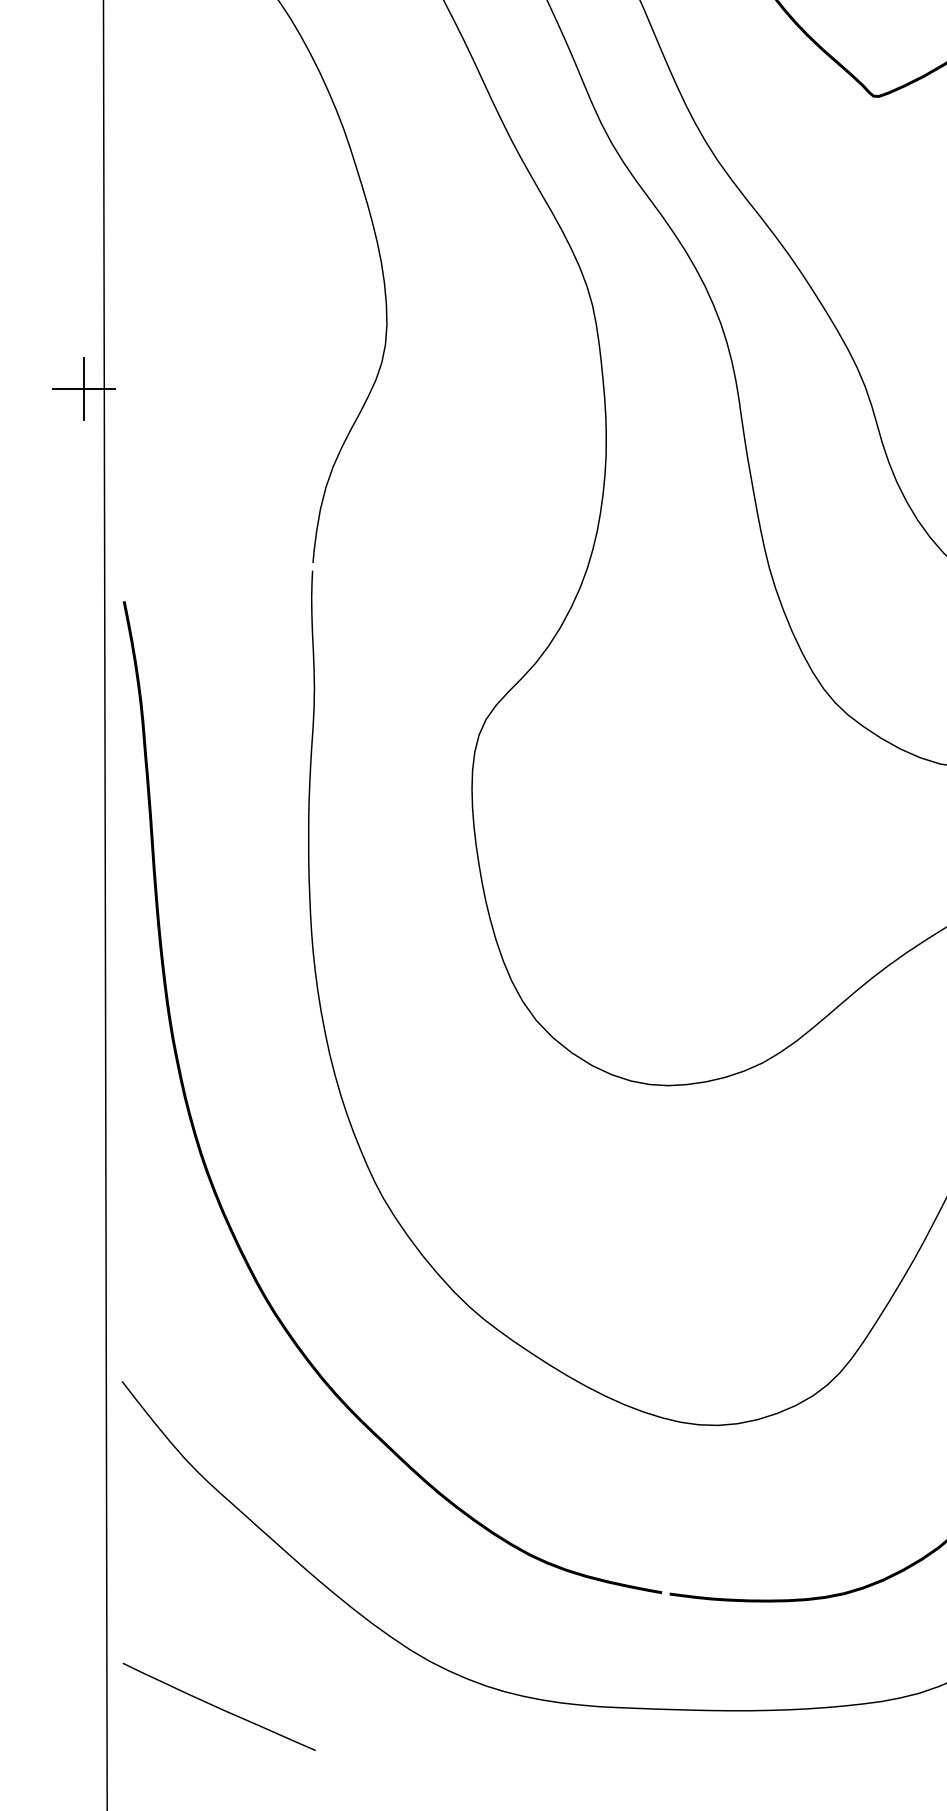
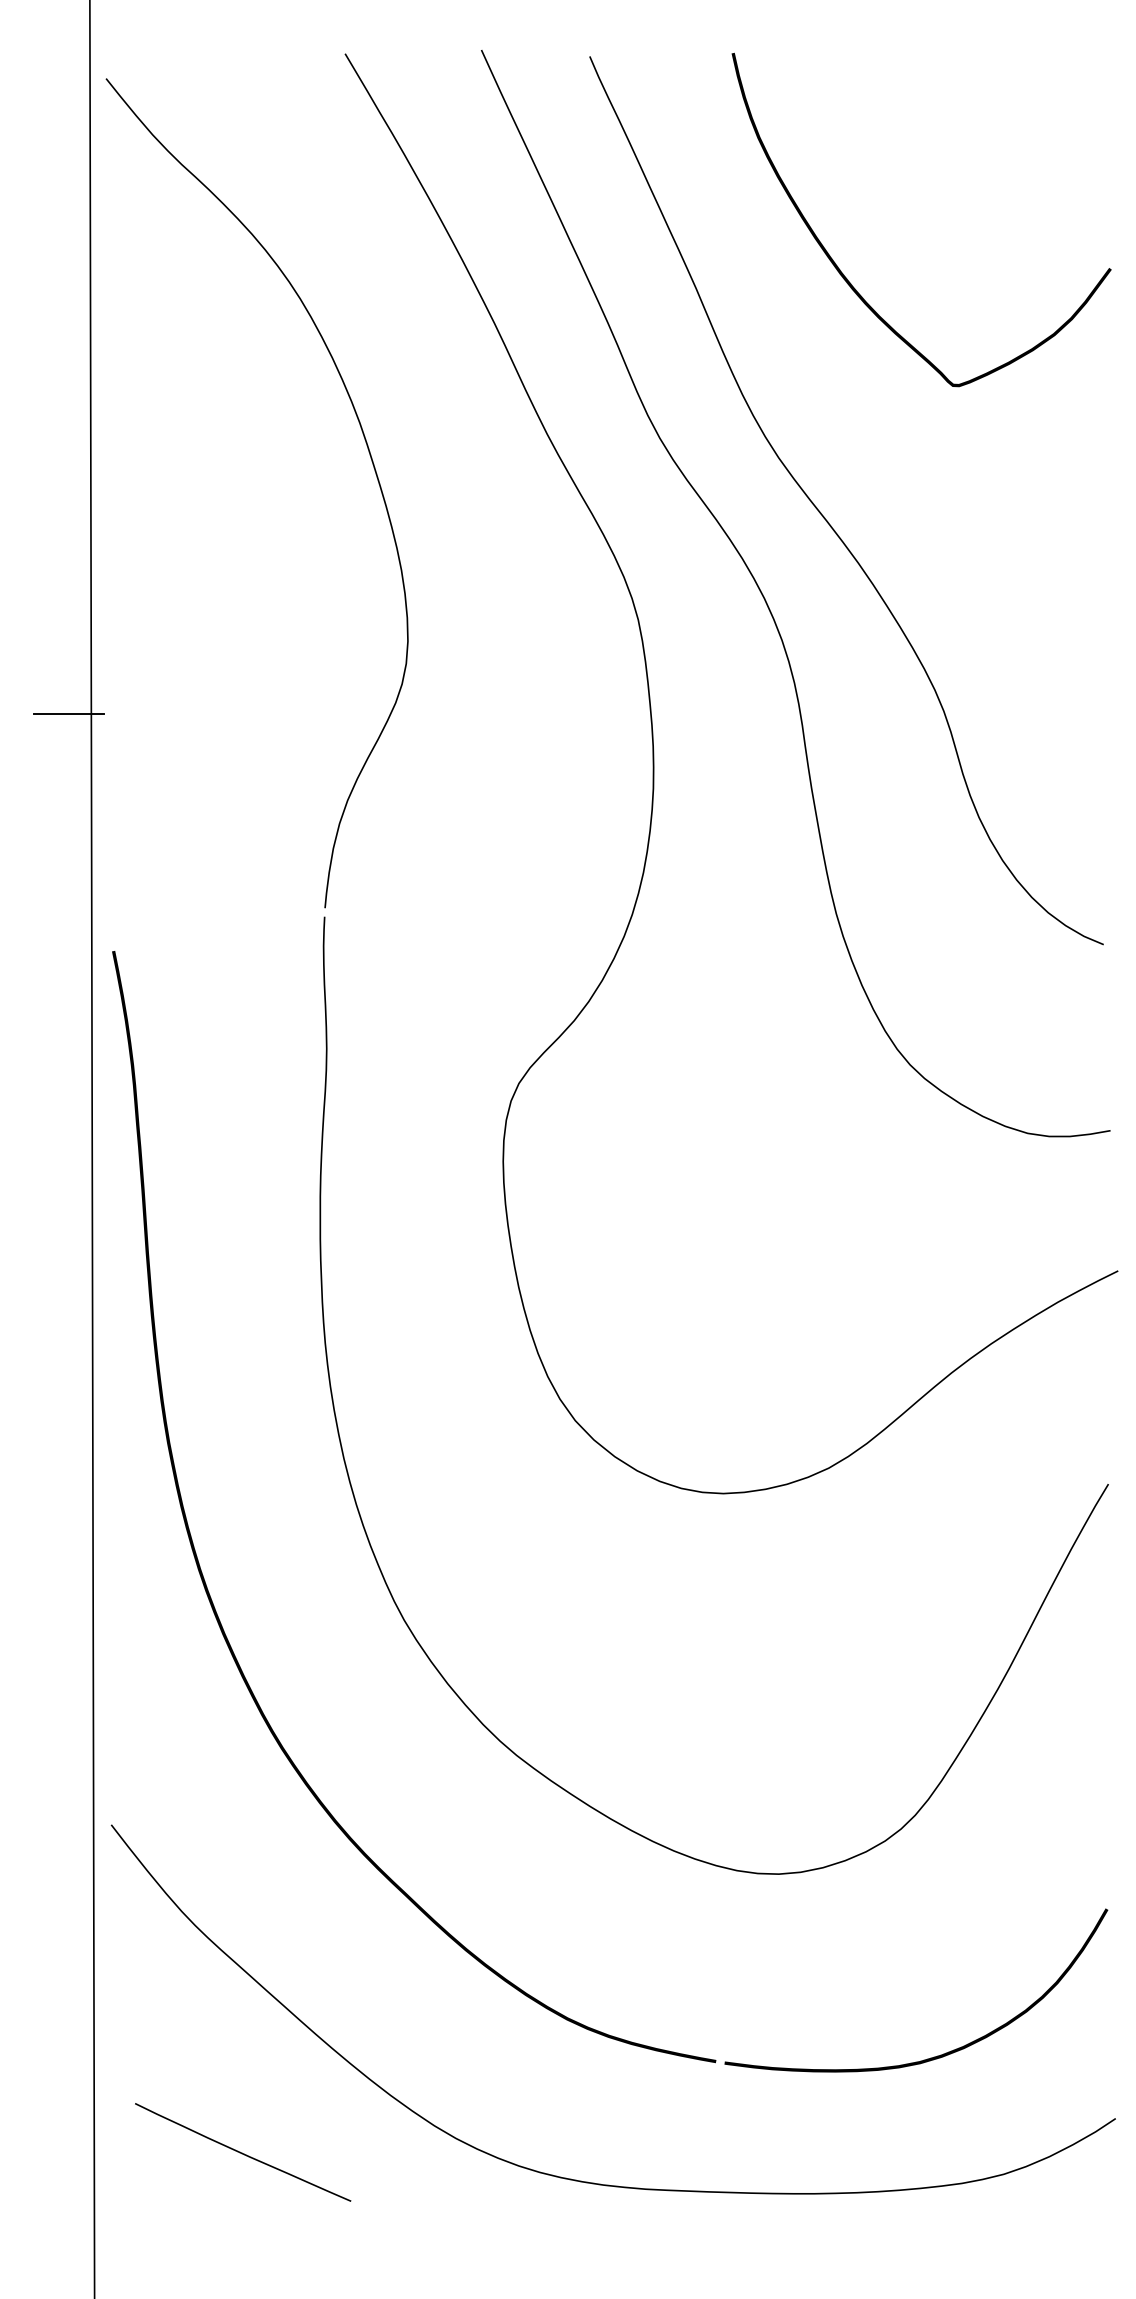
line: (84, 389) -> (69, 713), removed
curve: (218, 1706) -> (242, 2152), moved

